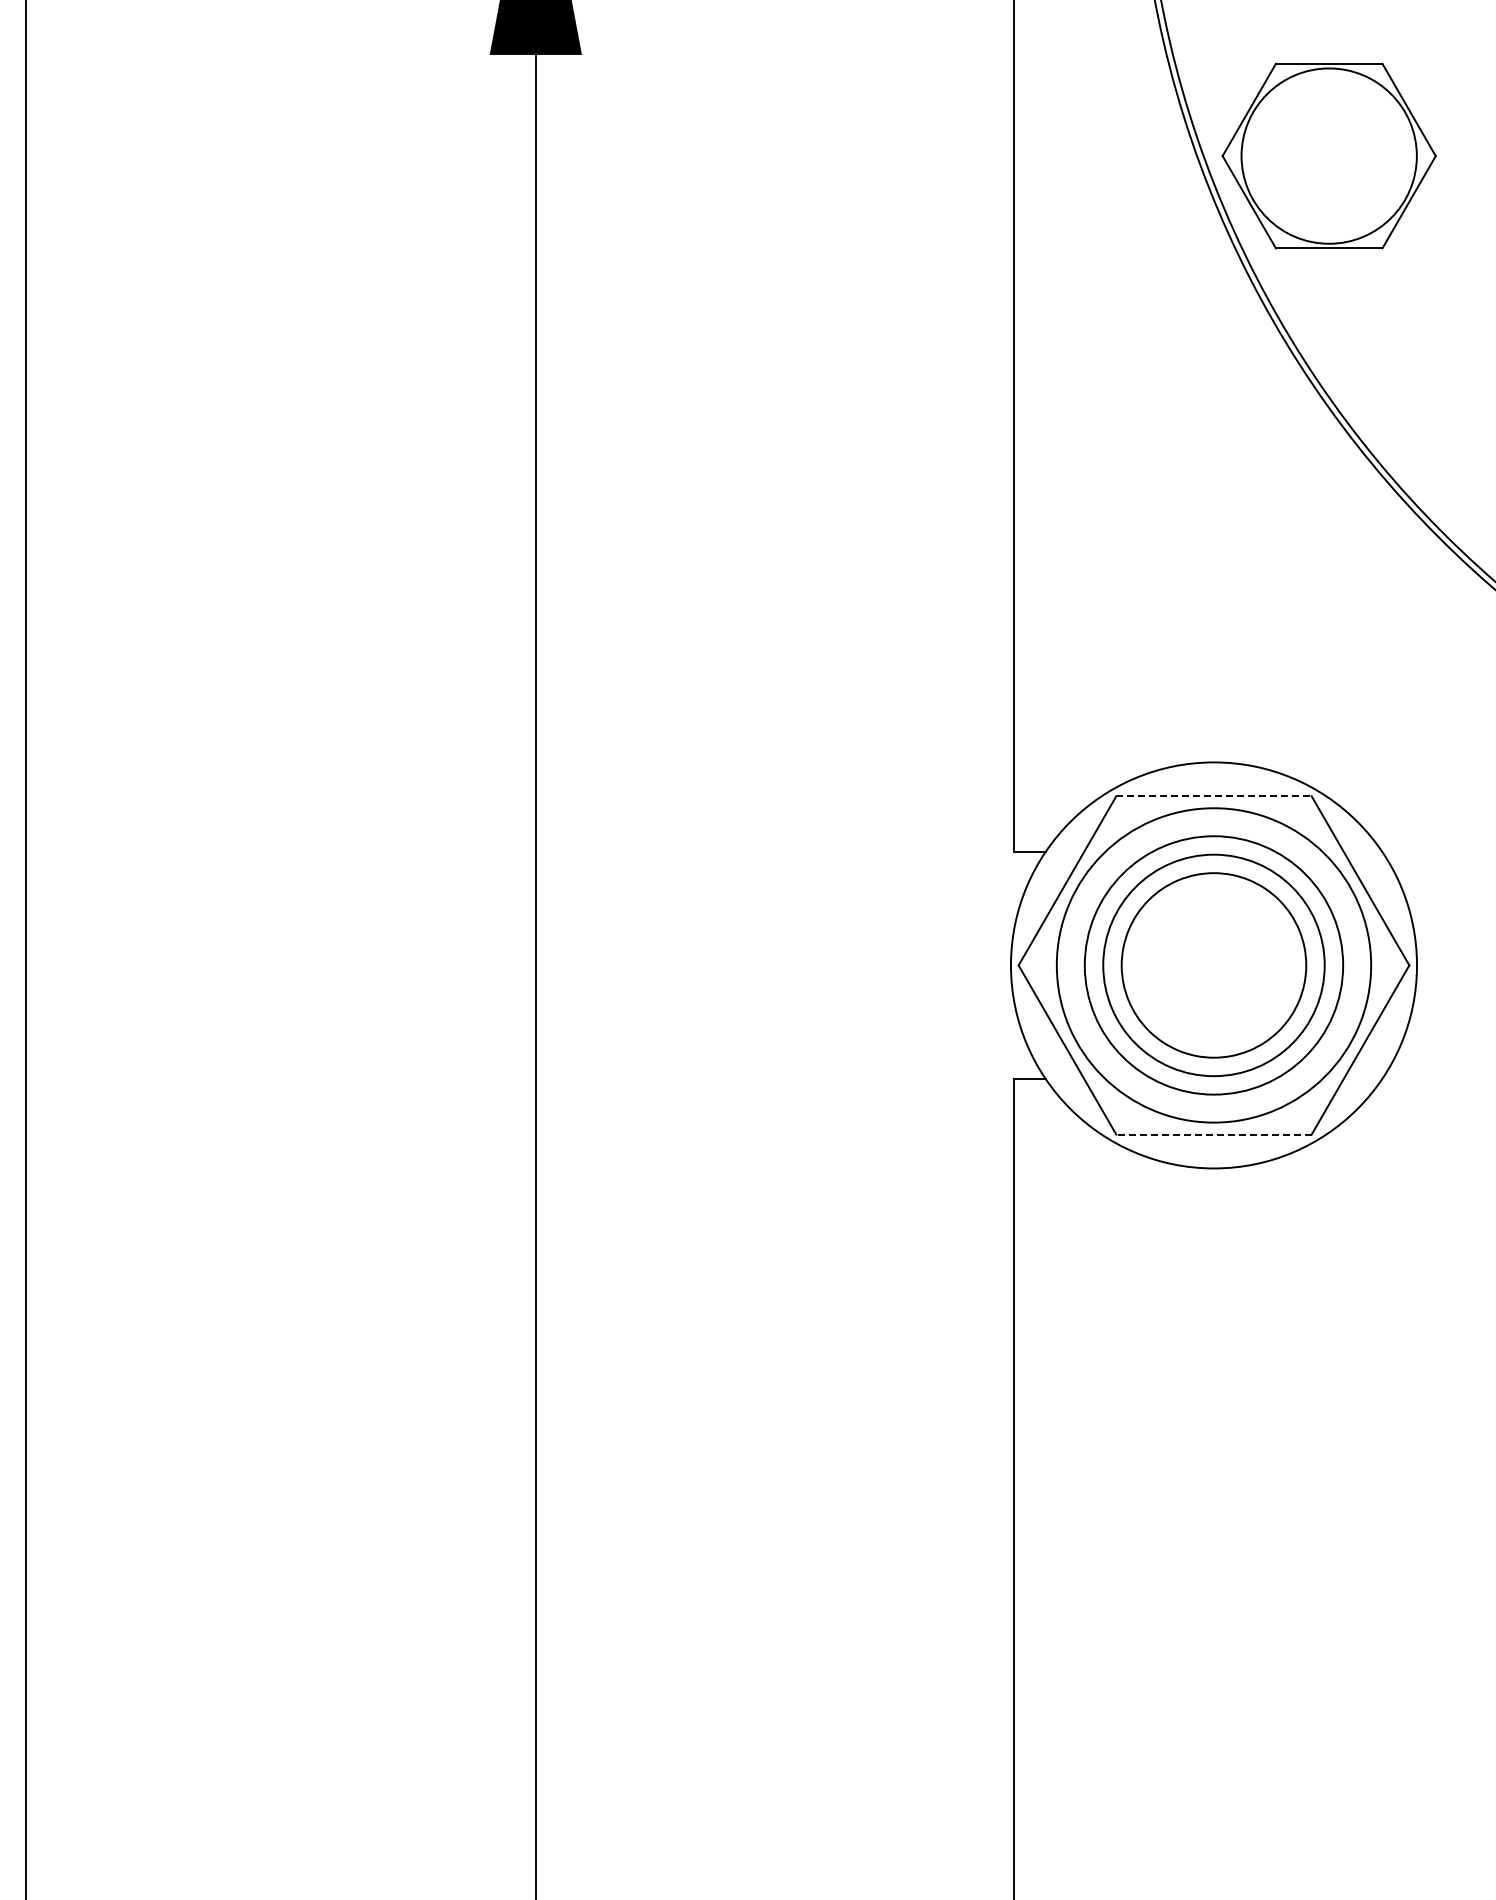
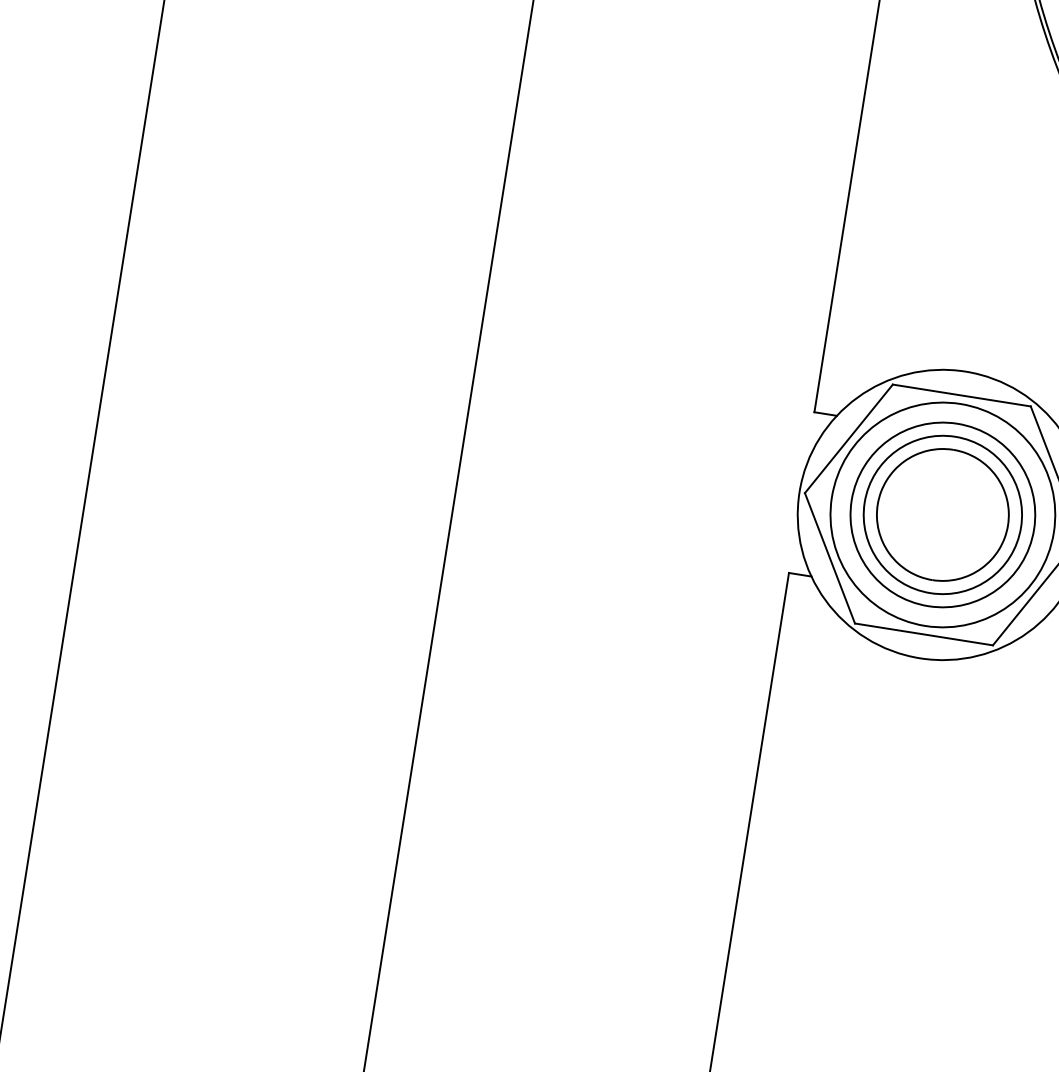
line: (1213, 796) -> (961, 395), dashed -> solid
line: (1213, 1134) -> (923, 634), dashed -> solid

